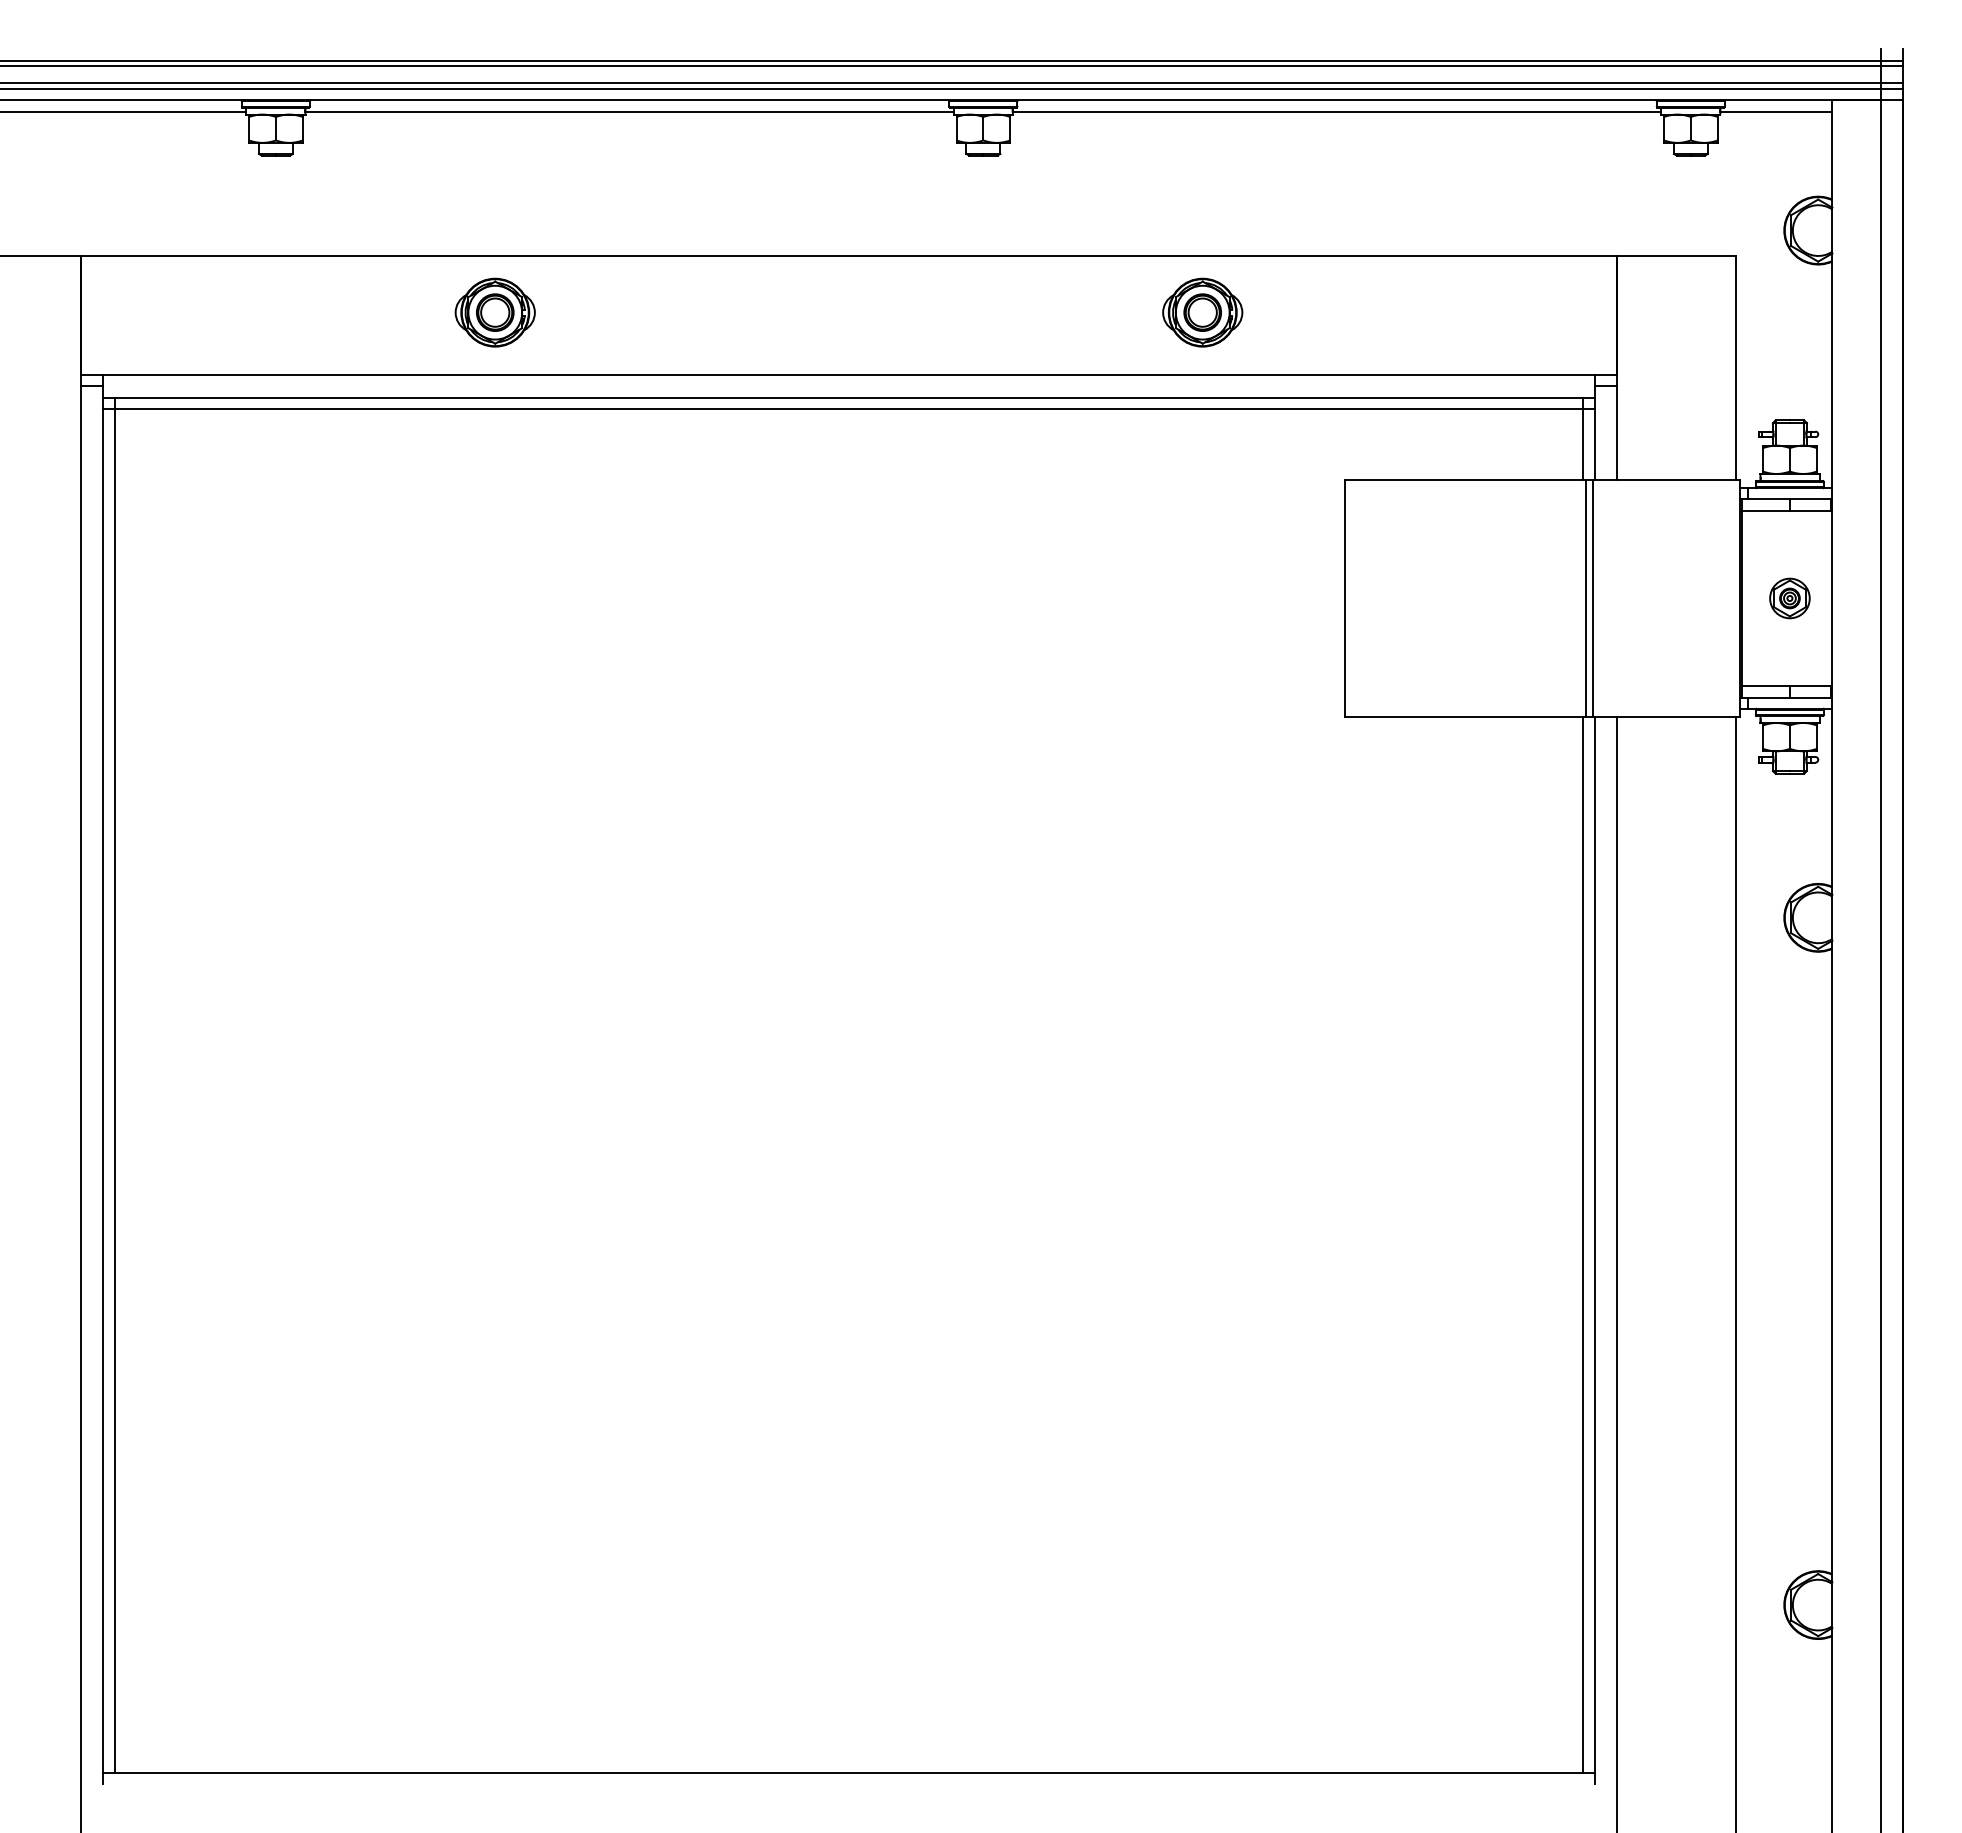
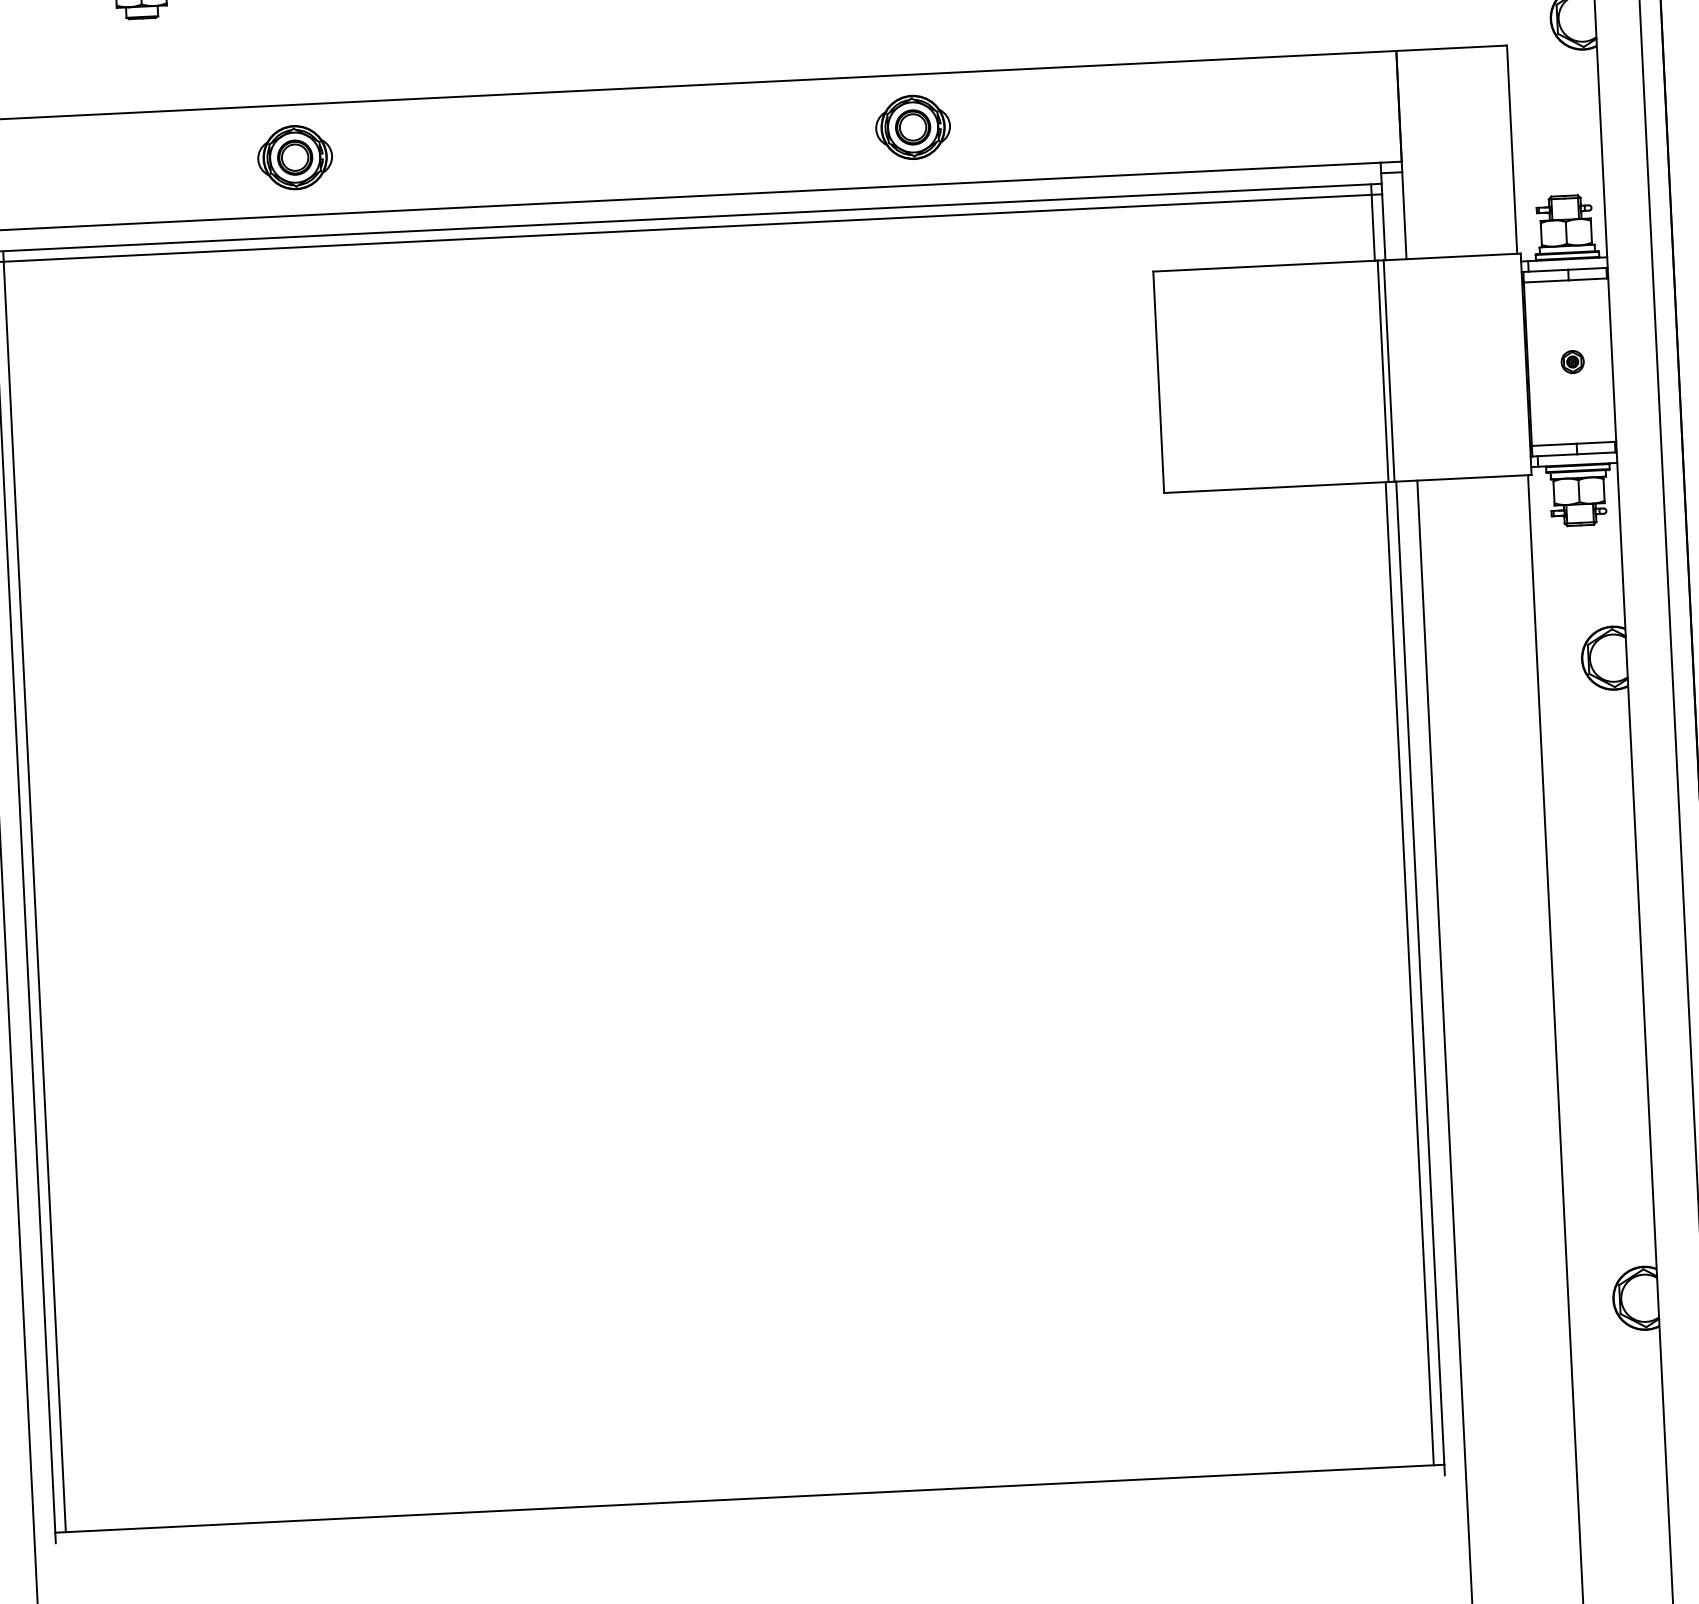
part: (494, 312) -> (294, 157), moved
part: (1202, 312) -> (912, 127), moved
part: (1789, 598) -> (1572, 362), size x0.6

